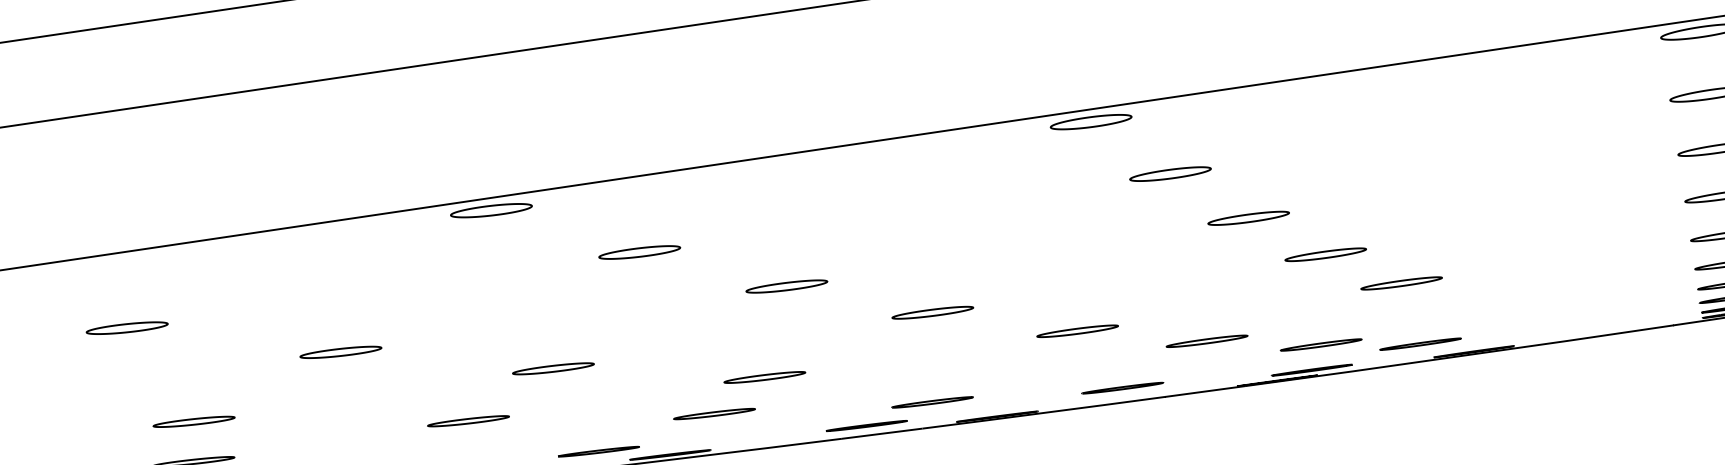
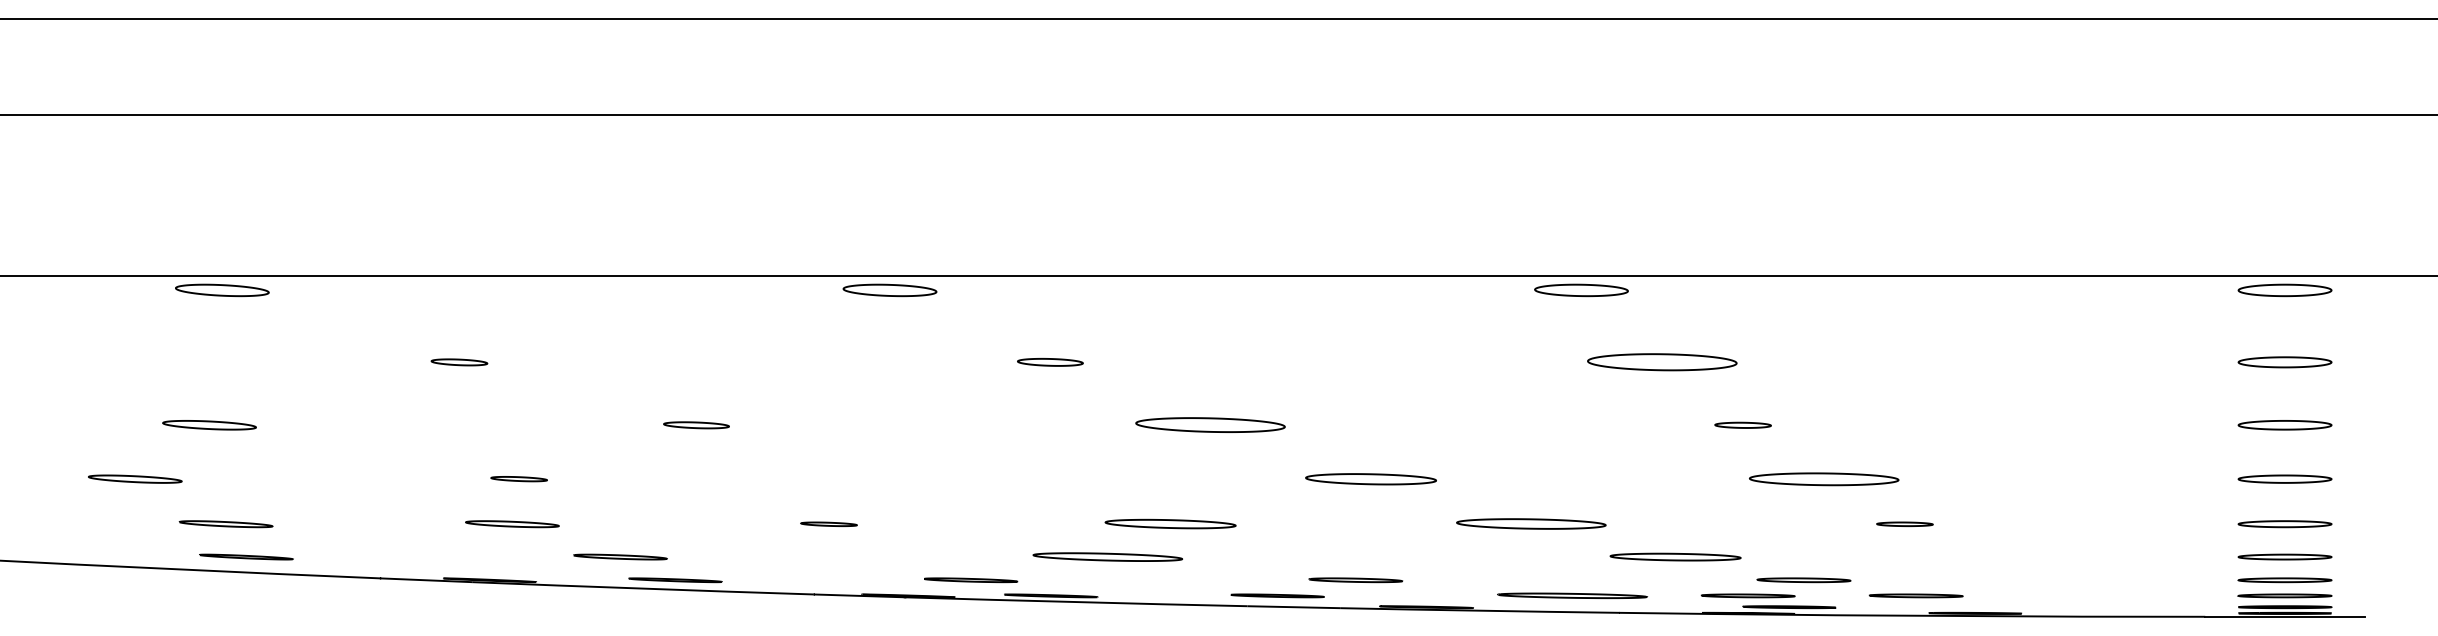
part: (1170, 174) -> (1662, 362), size x1.6
part: (1248, 218) -> (1742, 425), size x0.6
part: (639, 252) -> (1050, 362), size x0.7
part: (1325, 254) -> (1823, 478), size x1.6
part: (1401, 283) -> (1904, 524), size x0.6
part: (786, 286) -> (1210, 425), size x1.6
part: (932, 312) -> (1370, 478), size x1.4
part: (127, 328) -> (459, 362), size x0.6
part: (1077, 331) -> (1531, 524), size x1.6
part: (1206, 340) -> (1675, 556), size x1.4
part: (340, 352) -> (696, 425), size x0.7
part: (1274, 365) -> (1747, 595), added
part: (553, 368) -> (933, 478), removed
part: (764, 377) -> (1170, 524), size x1.4
part: (1122, 387) -> (1572, 595), size x1.6
part: (714, 413) -> (1107, 556), size x1.6
part: (193, 421) -> (518, 478), size x0.6
part: (468, 421) -> (828, 524), size x0.6

